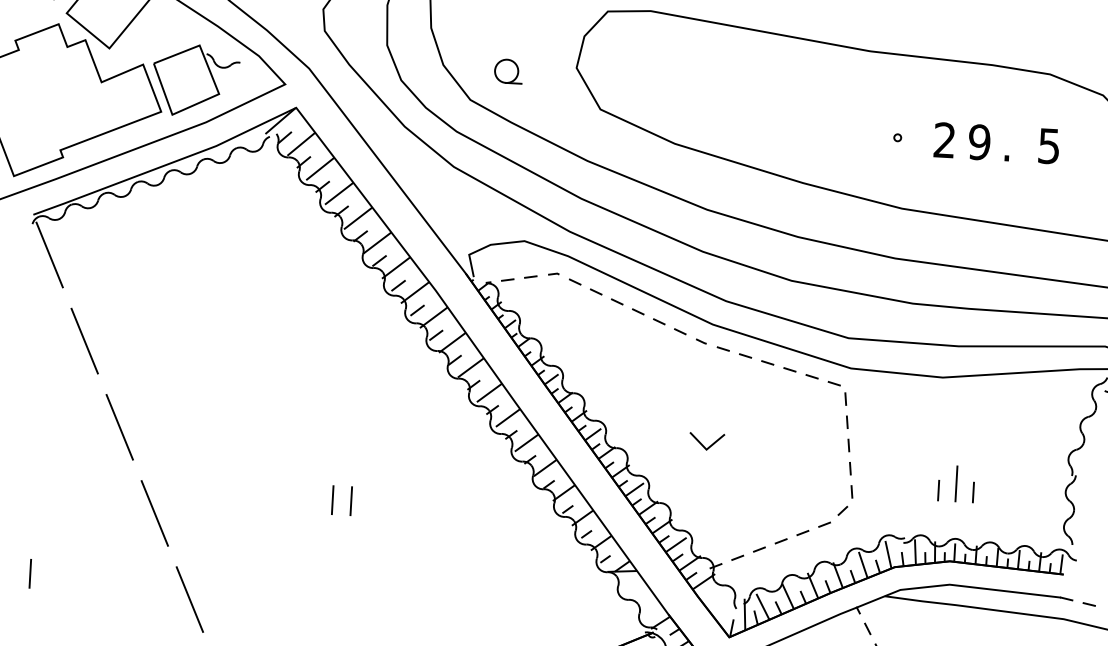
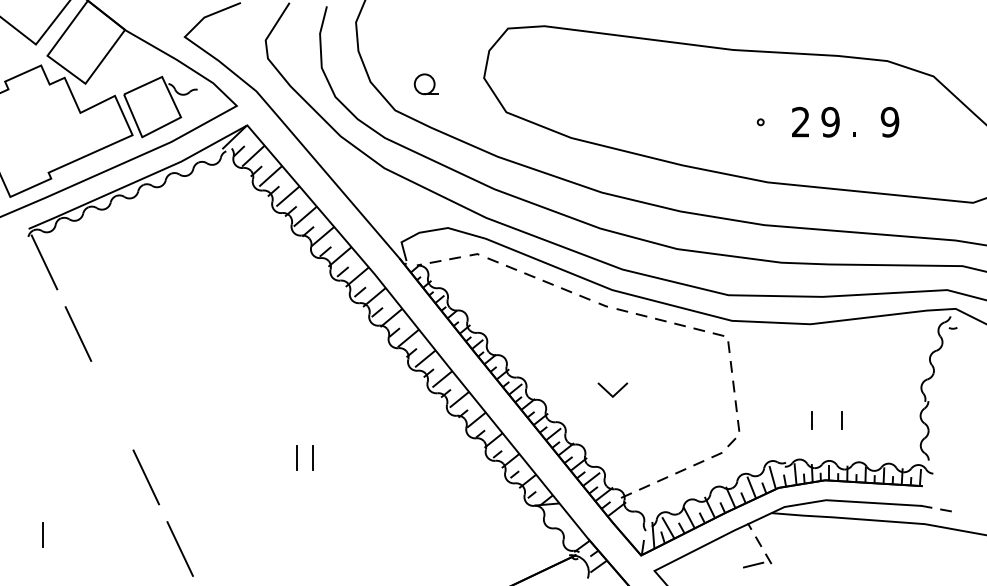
text: (1048, 145) -> (889, 121), 5 -> 9
line: (119, 427) -> (112, 405), removed
line: (956, 483) -> (827, 413), removed

